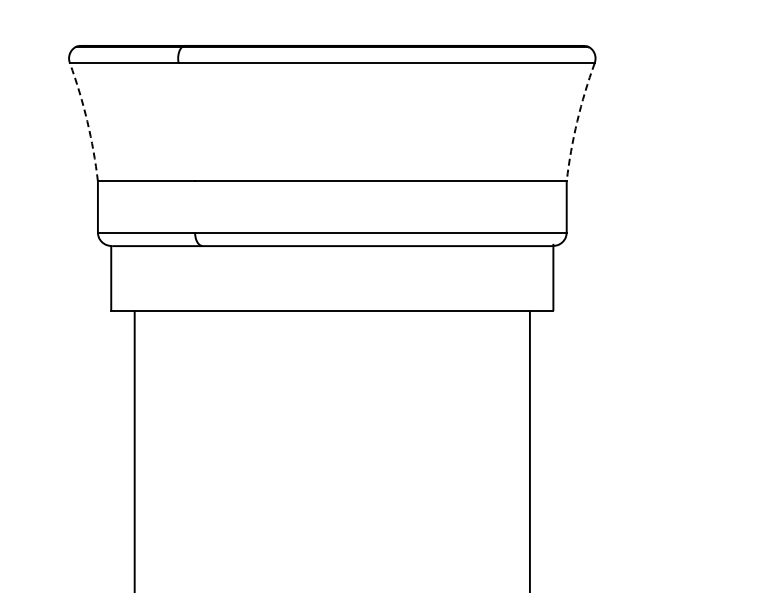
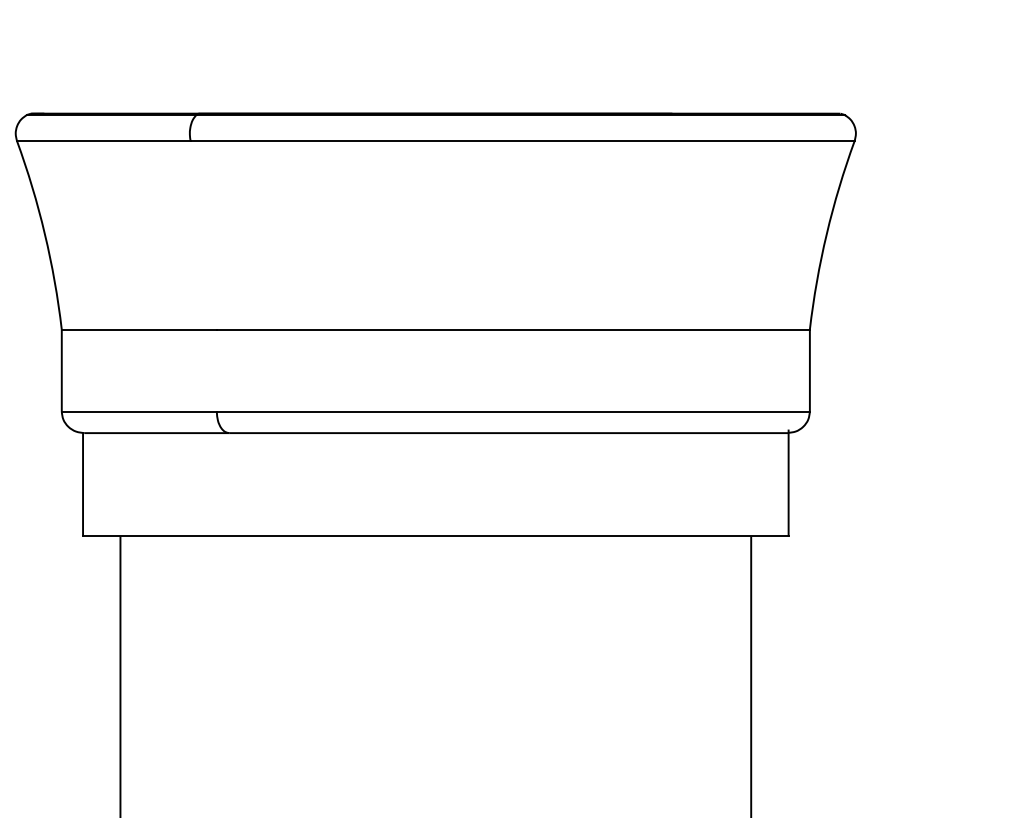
arc: (87, 121) -> (45, 234), dashed -> solid
arc: (577, 121) -> (827, 234), dashed -> solid

